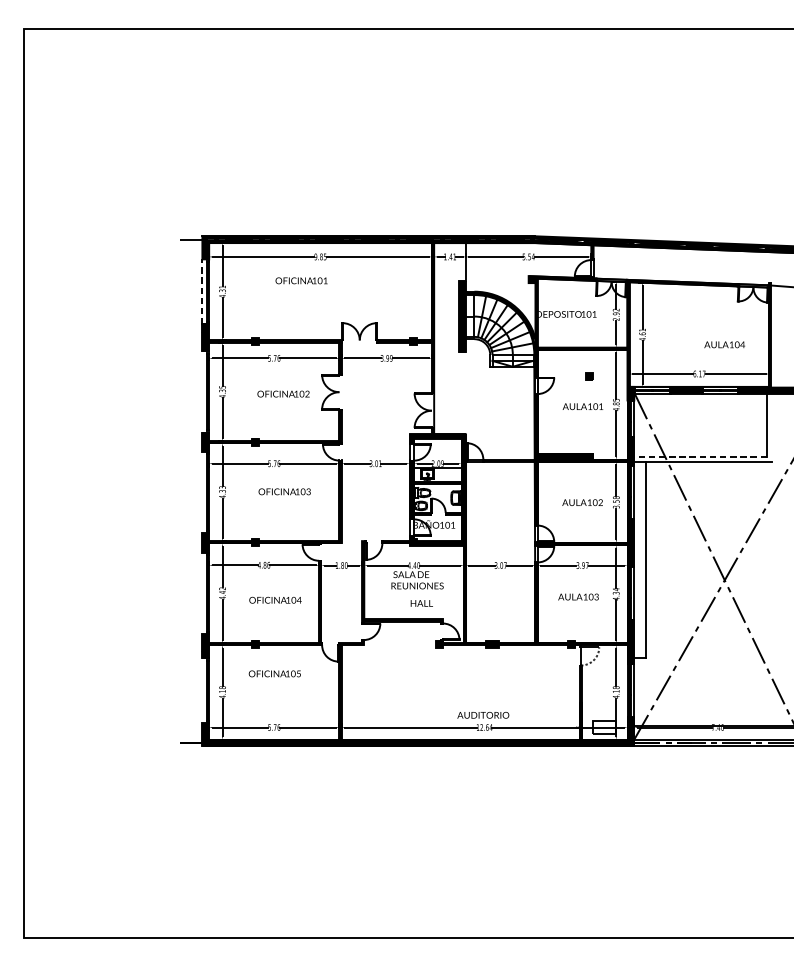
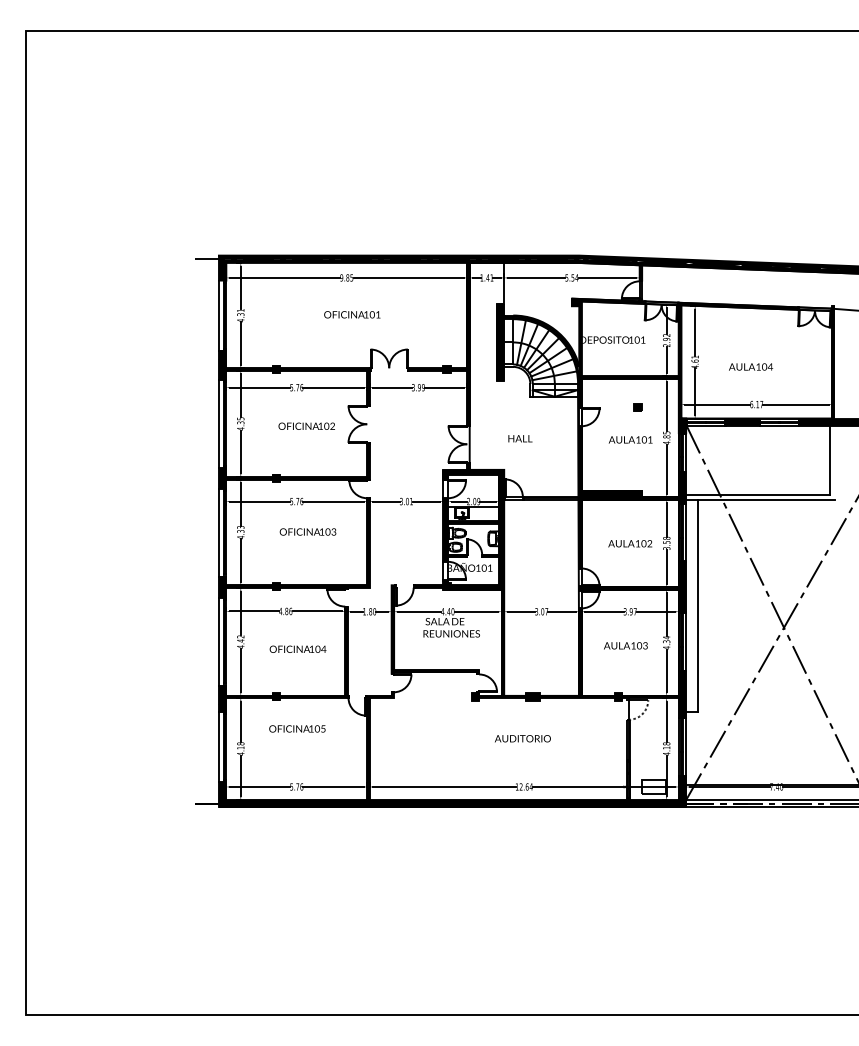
text: (301, 280) -> (352, 314), moved
line: (202, 291) -> (219, 315), dashed -> solid
text: (725, 344) -> (751, 366), moved
line: (202, 391) -> (219, 423), added
line: (700, 457) -> (757, 494), dashed -> solid
line: (202, 492) -> (219, 532), added
line: (202, 593) -> (219, 641), added
text: (421, 603) -> (520, 438), moved
line: (202, 691) -> (219, 747), added
text: (482, 715) -> (522, 738), moved

